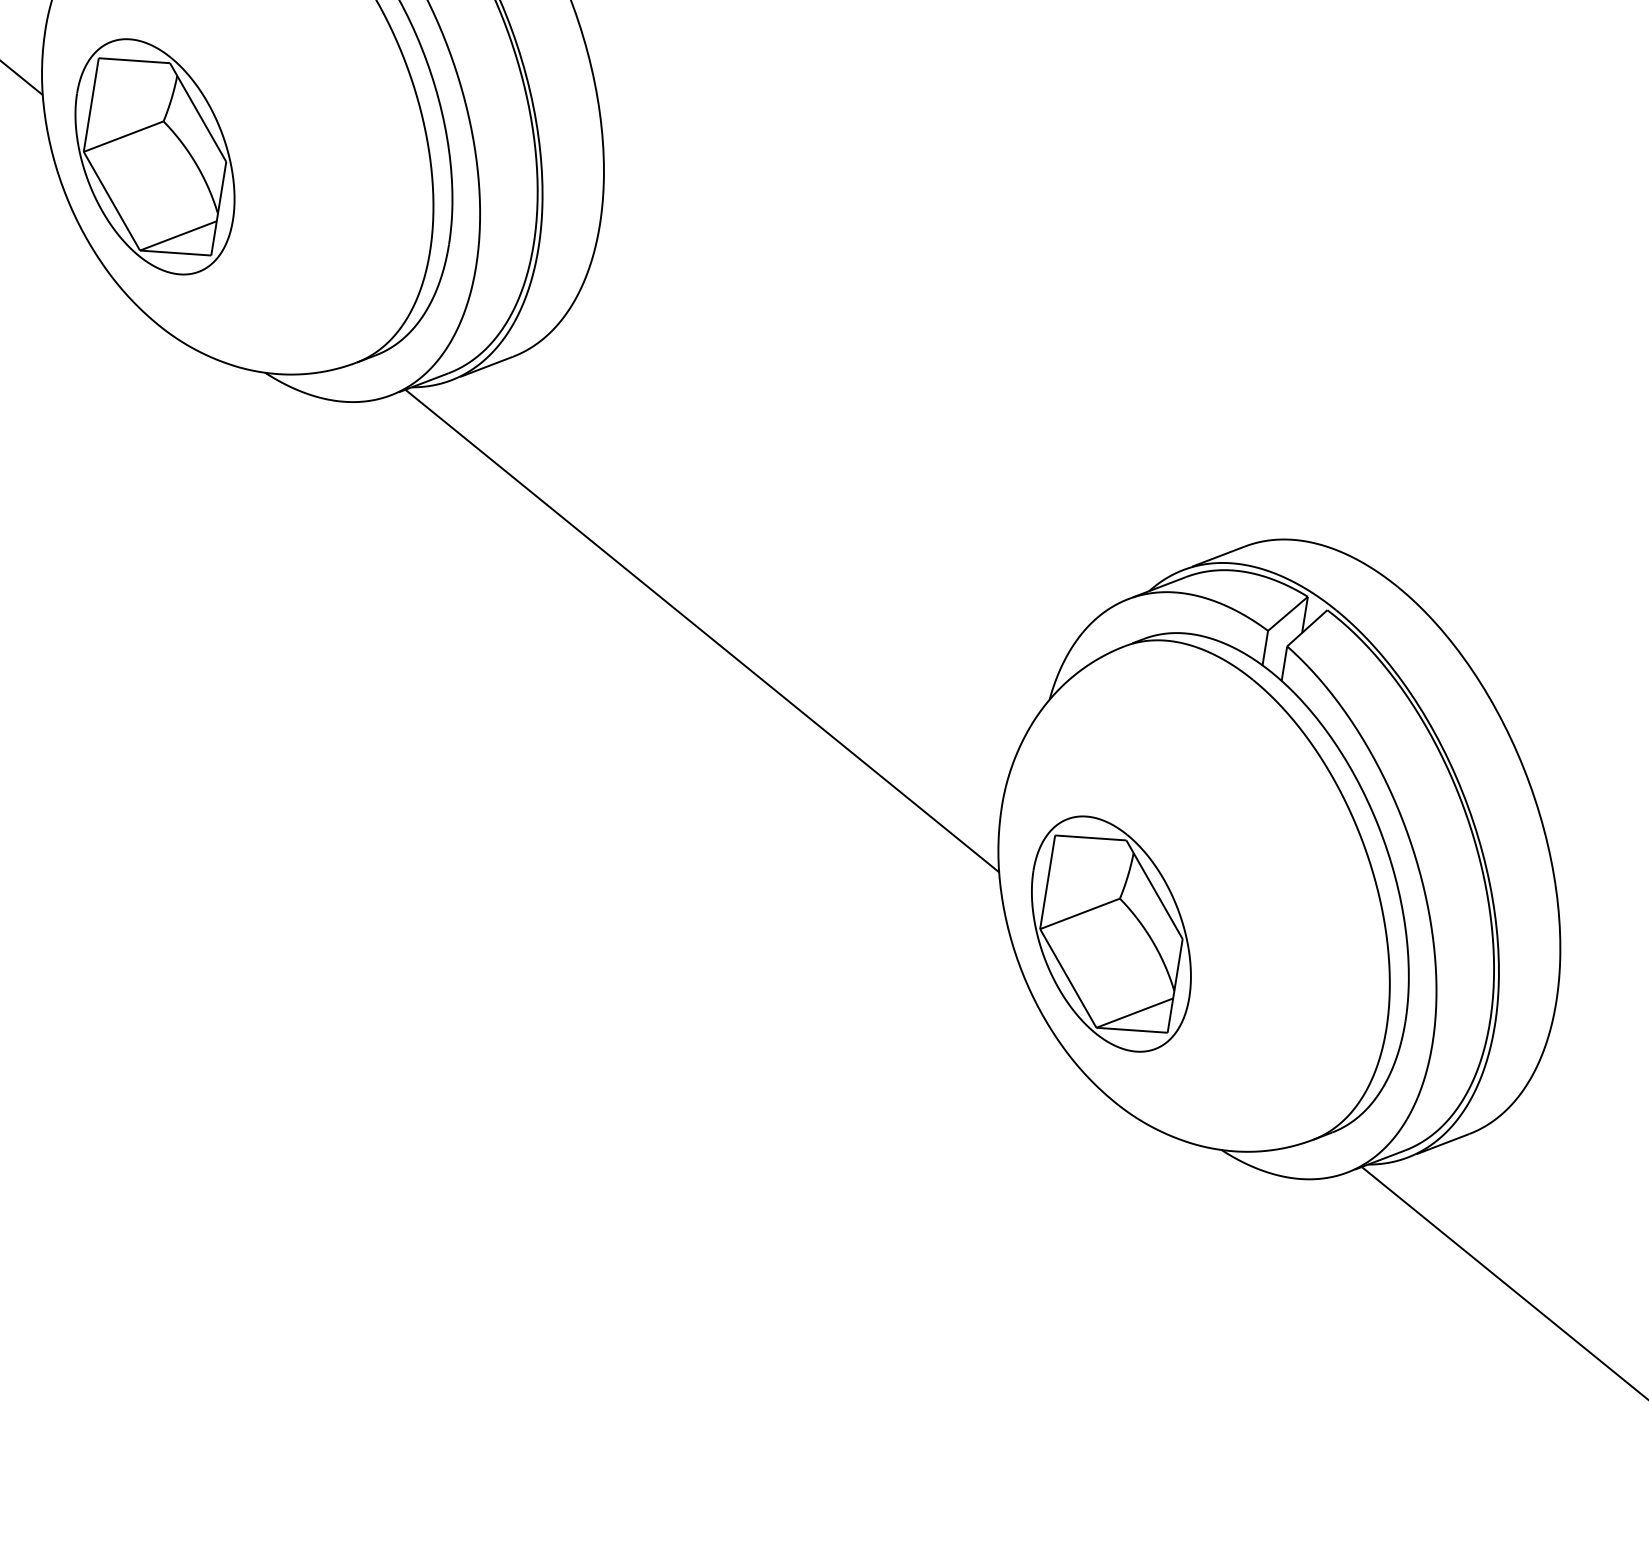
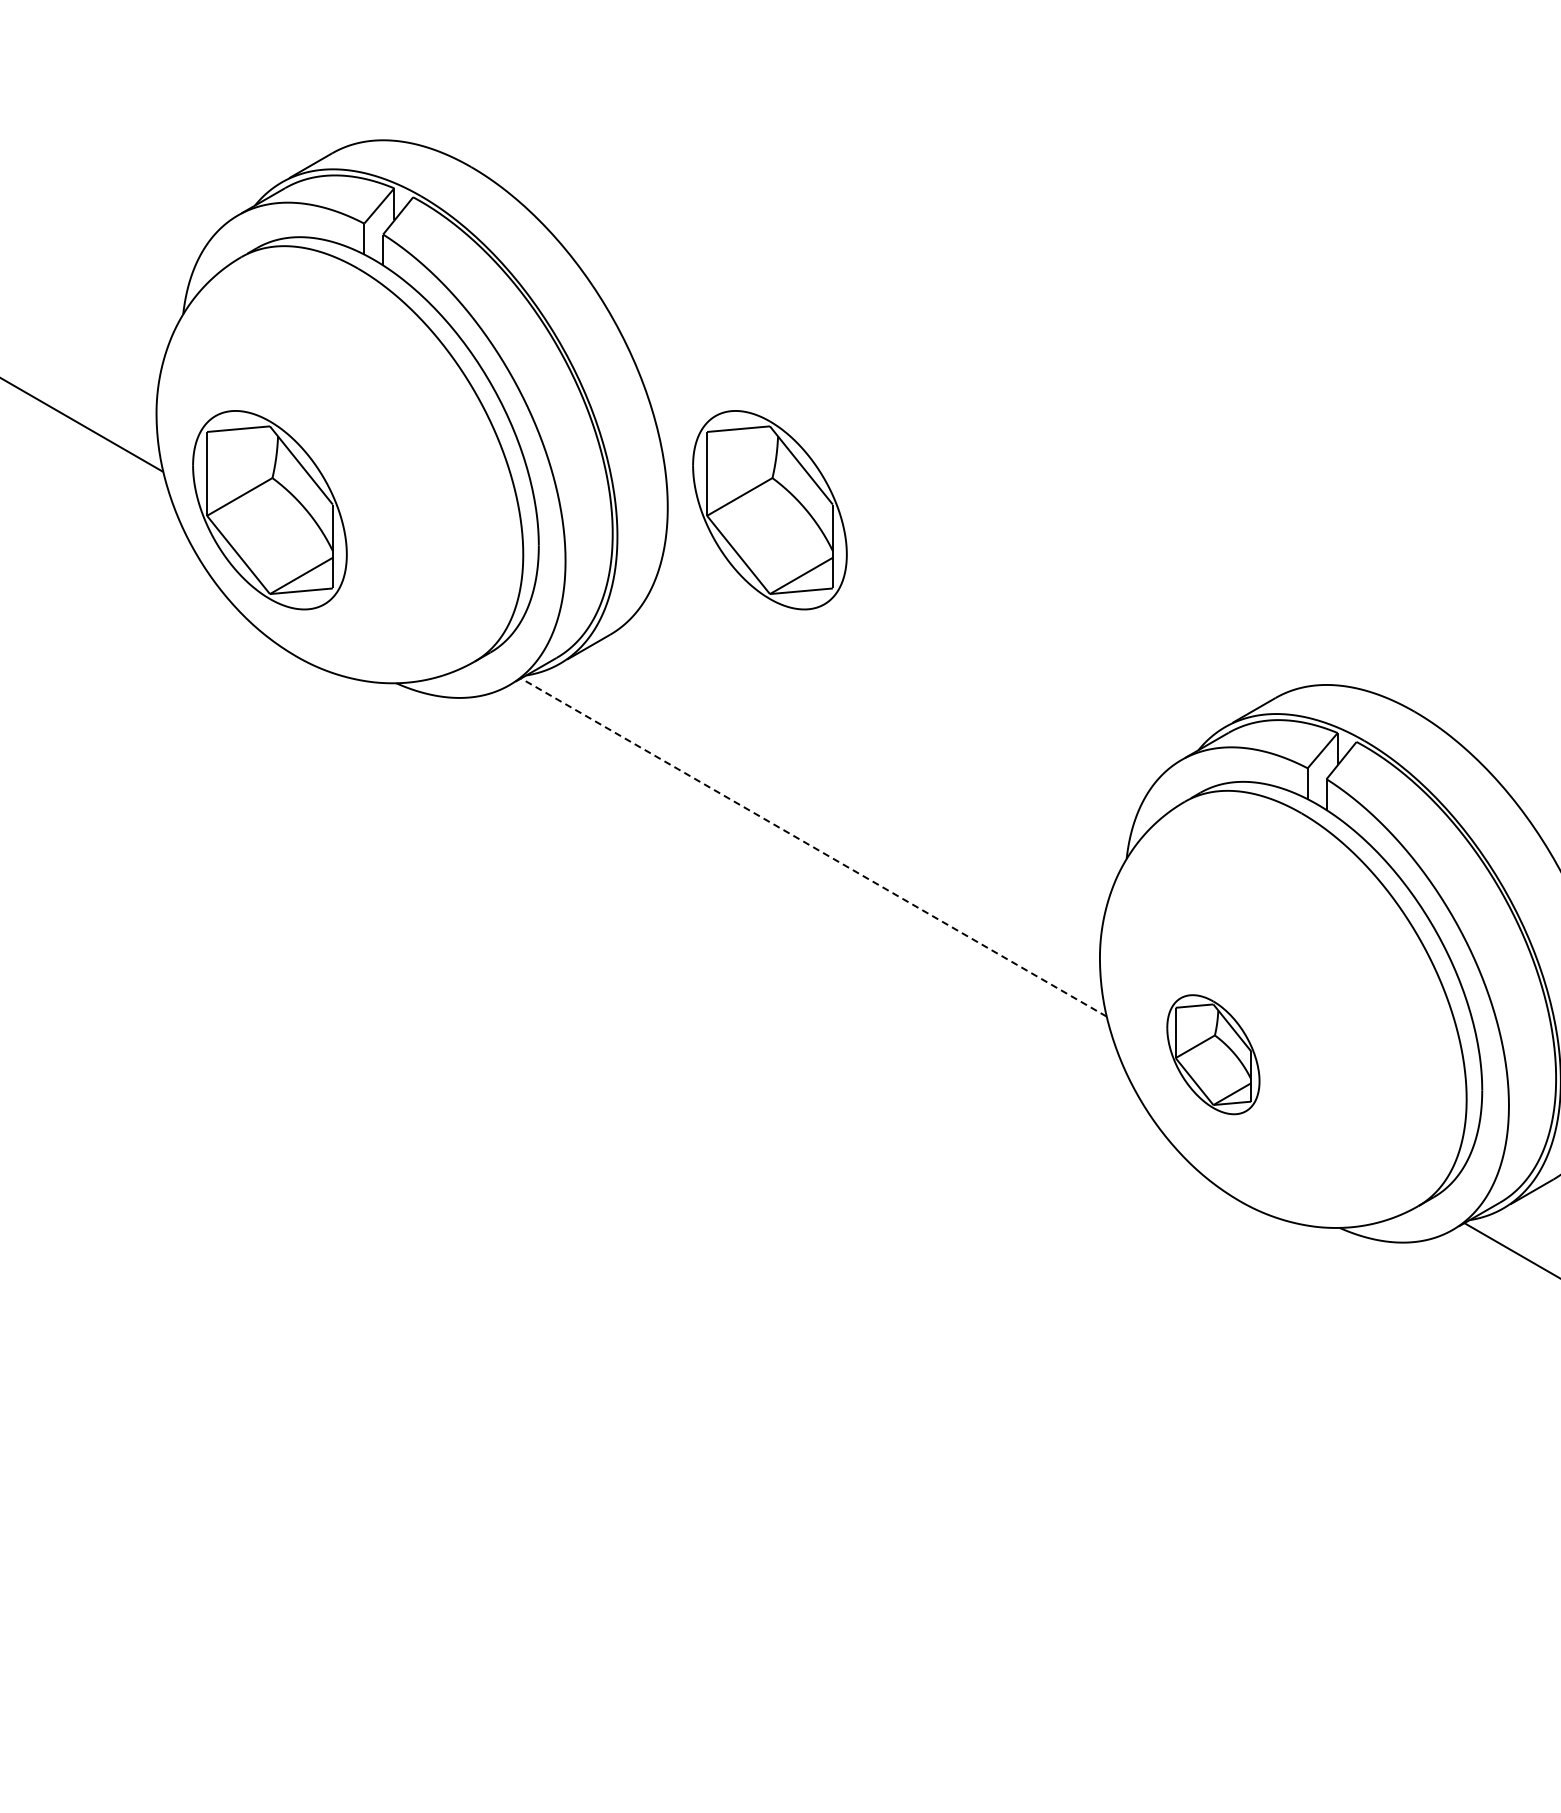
part: (712, 246) -> (769, 510), added
line: (701, 630) -> (813, 847), solid -> dashed
part: (1111, 933) -> (1213, 1054), size x0.6

